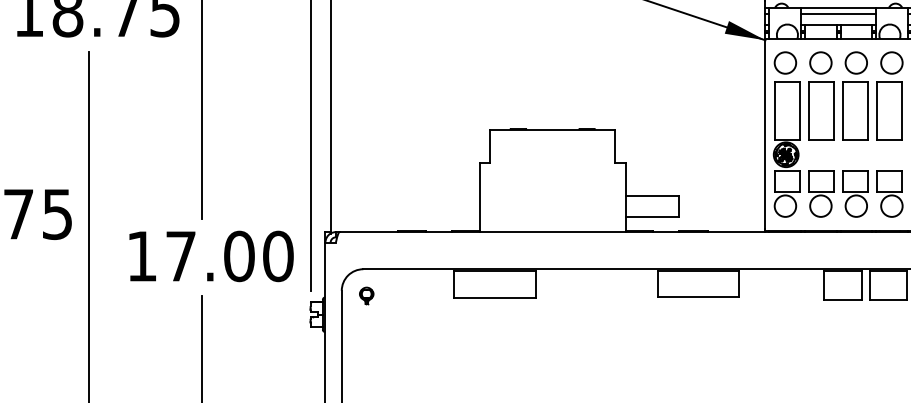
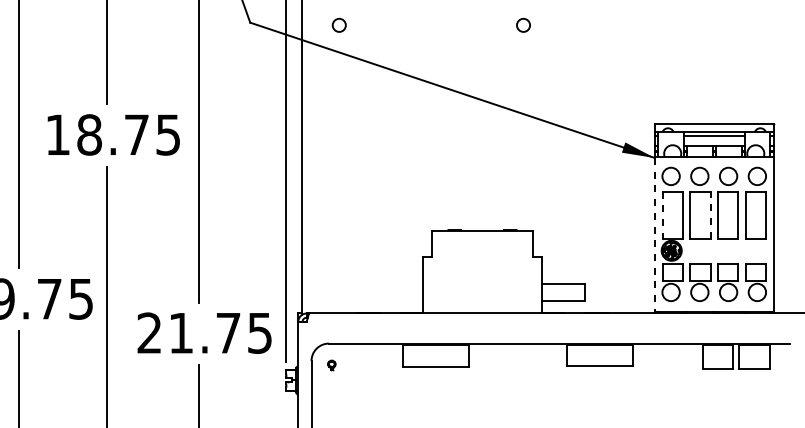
line: (834, 109) -> (710, 214), solid -> dashed
line: (774, 111) -> (662, 215), solid -> dashed
line: (764, 134) -> (654, 234), solid -> dashed
text: (209, 255) -> (204, 332), 17.00 -> 21.75
part: (366, 296) -> (331, 365), size x0.7

